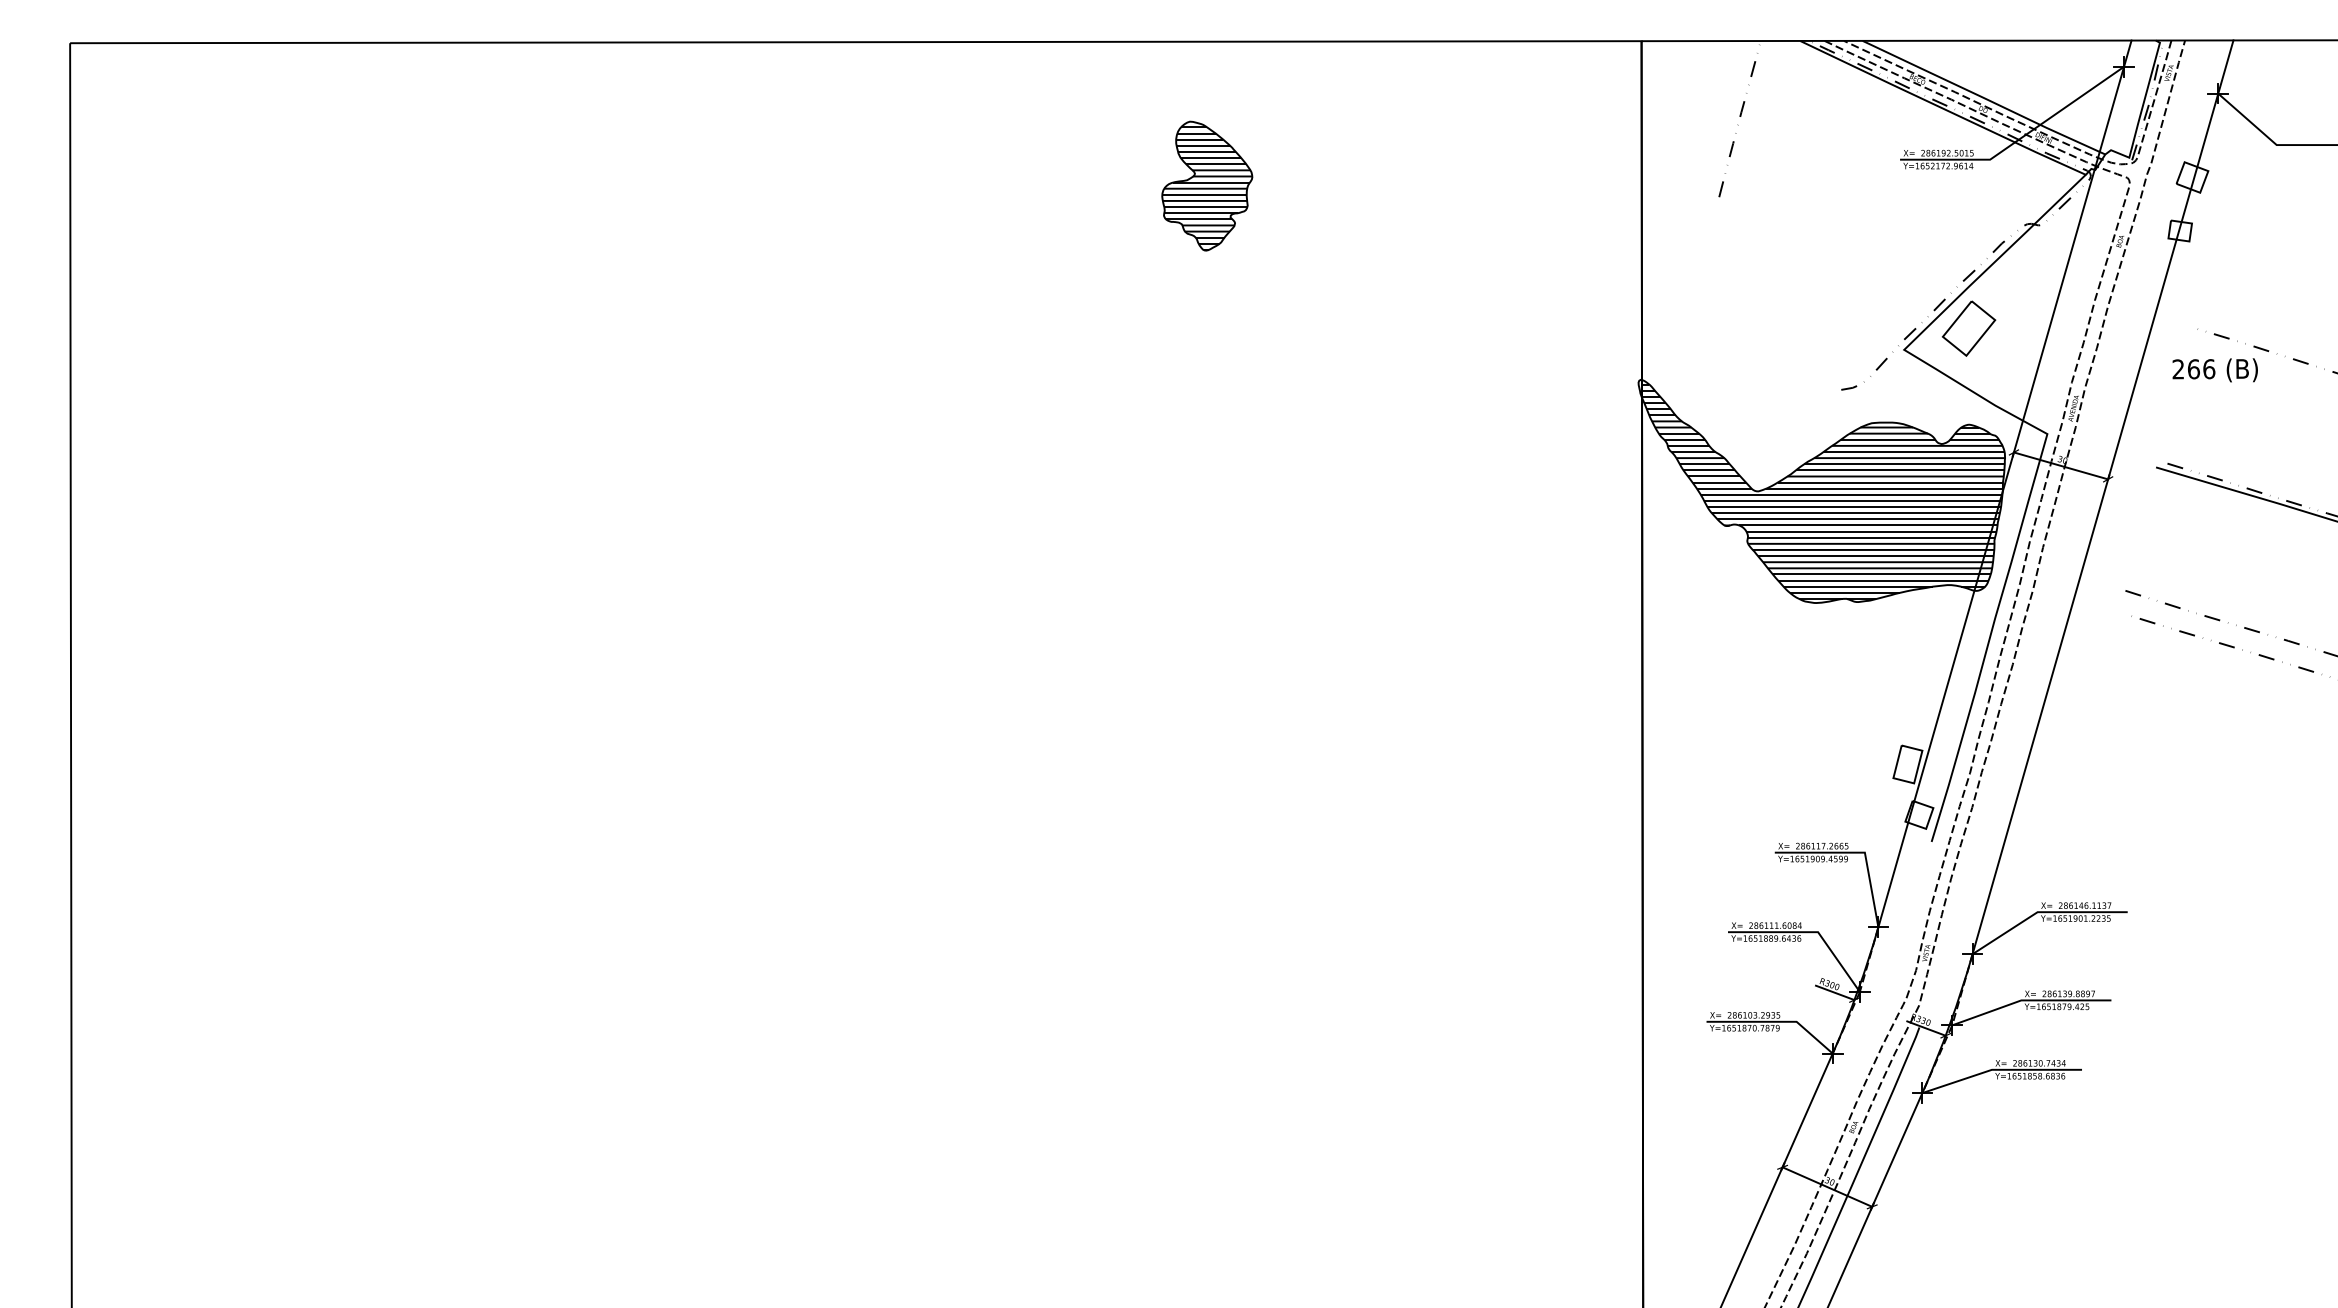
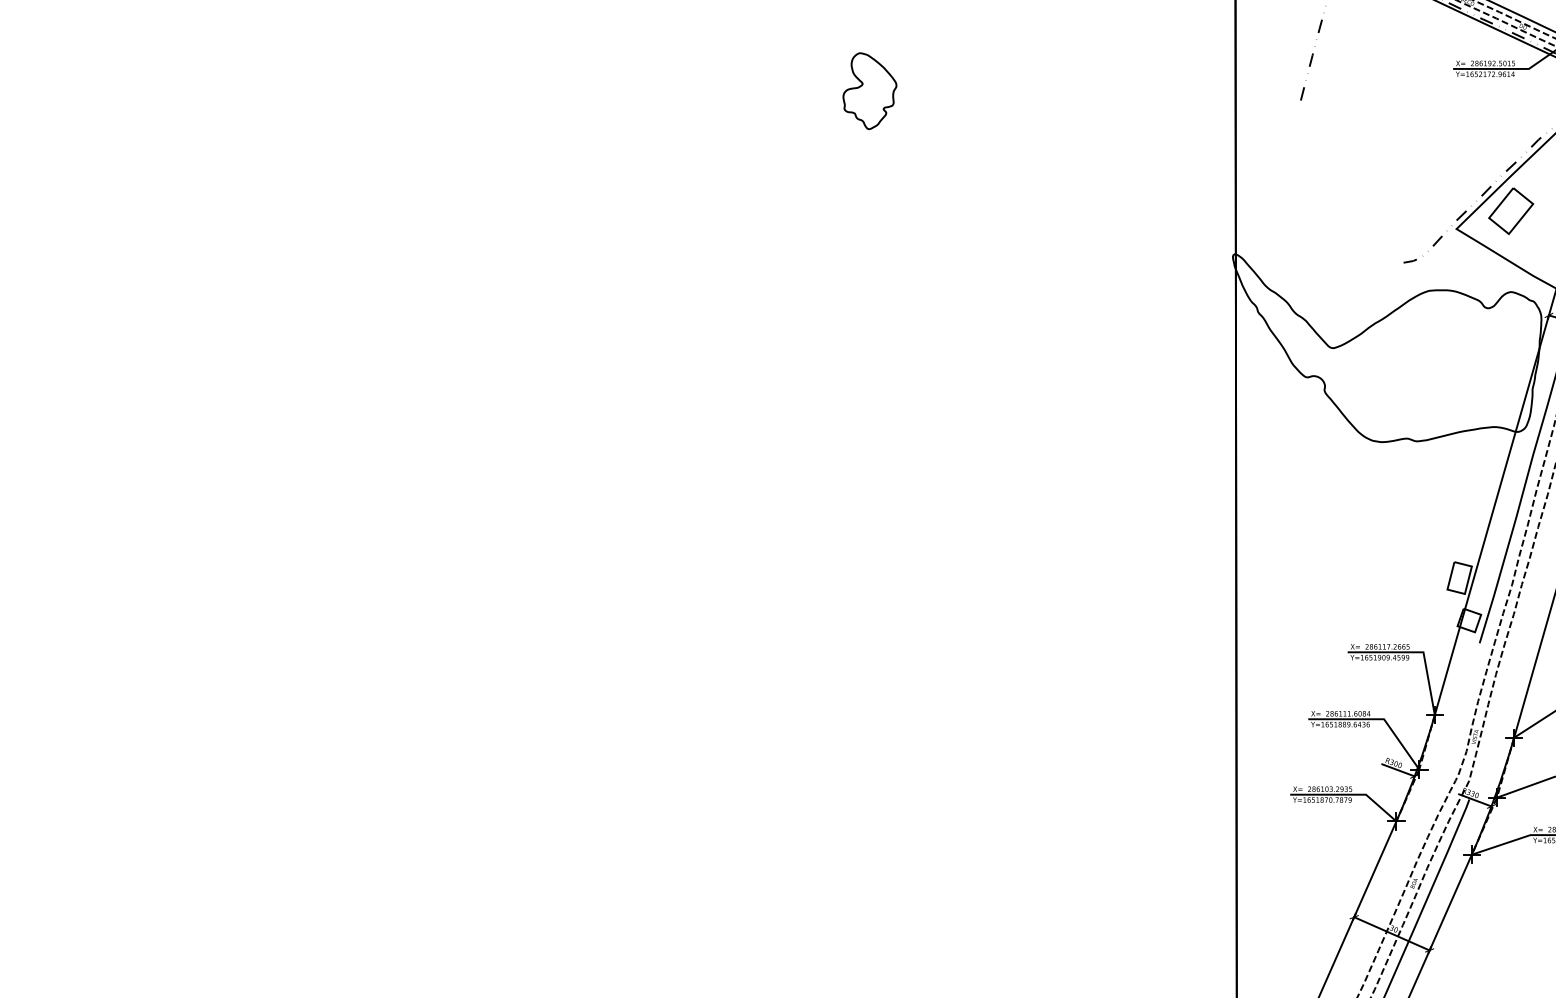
part: (1207, 185) -> (870, 90), size x0.7
hatch: (1823, 491) -> (1388, 348), removed

